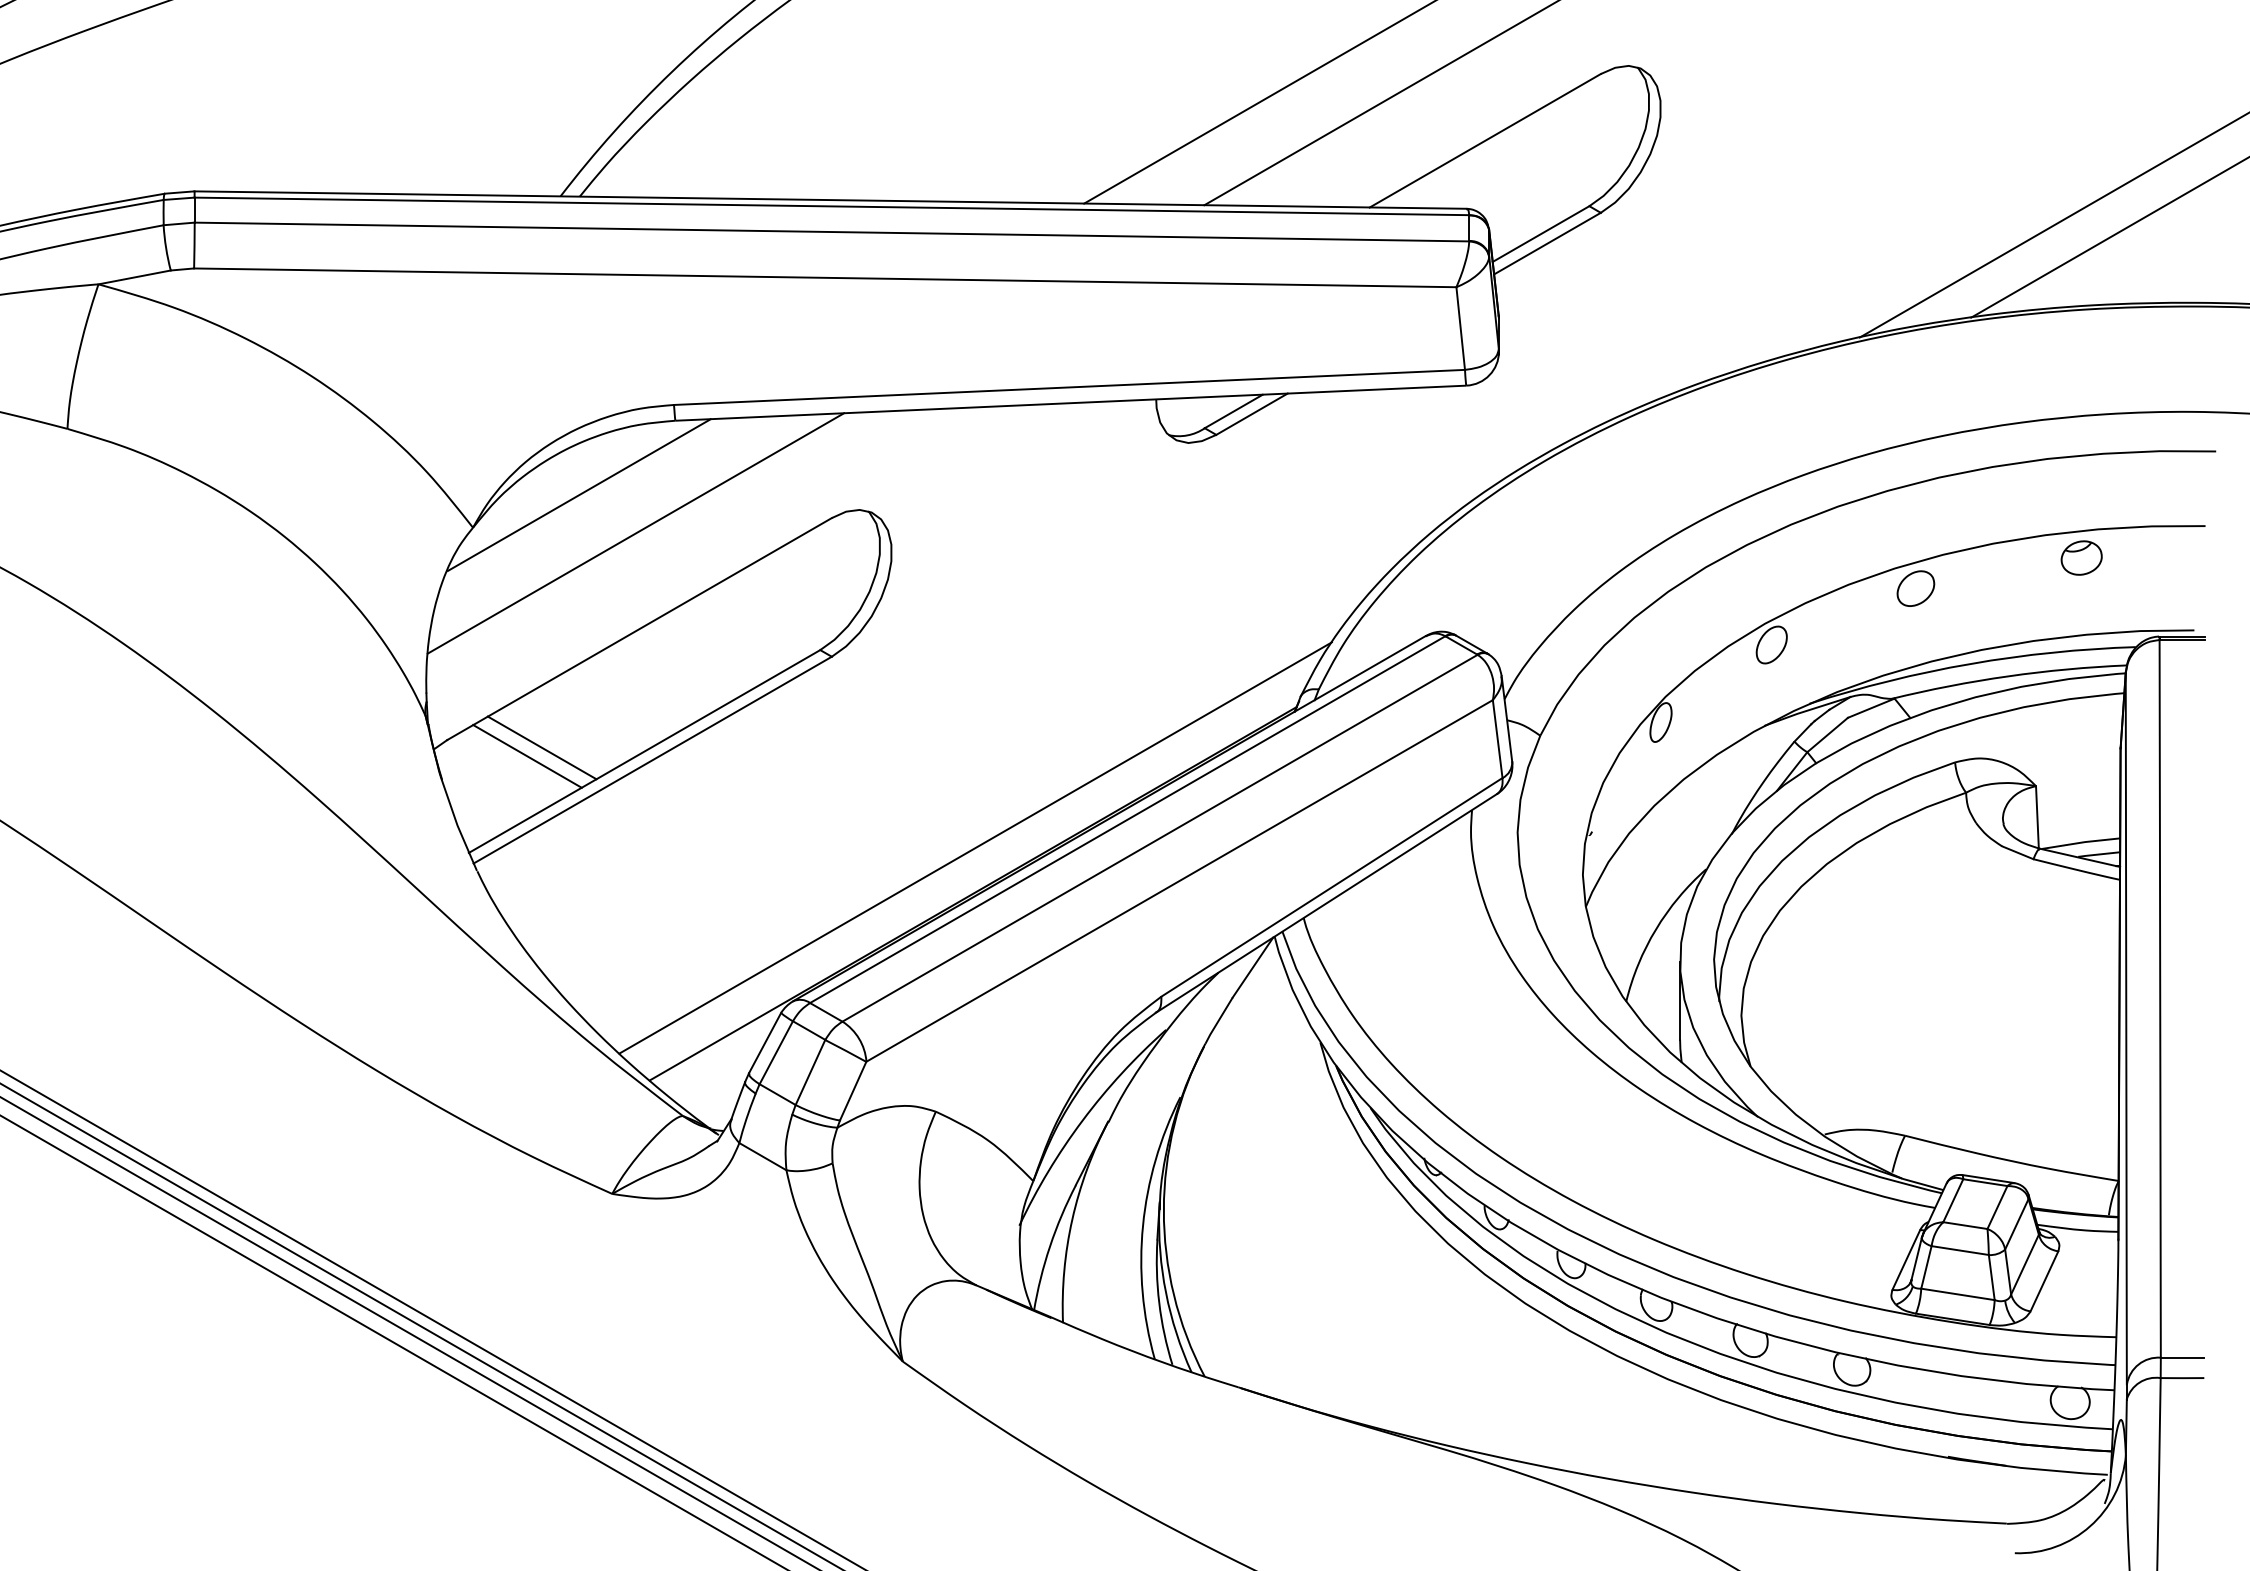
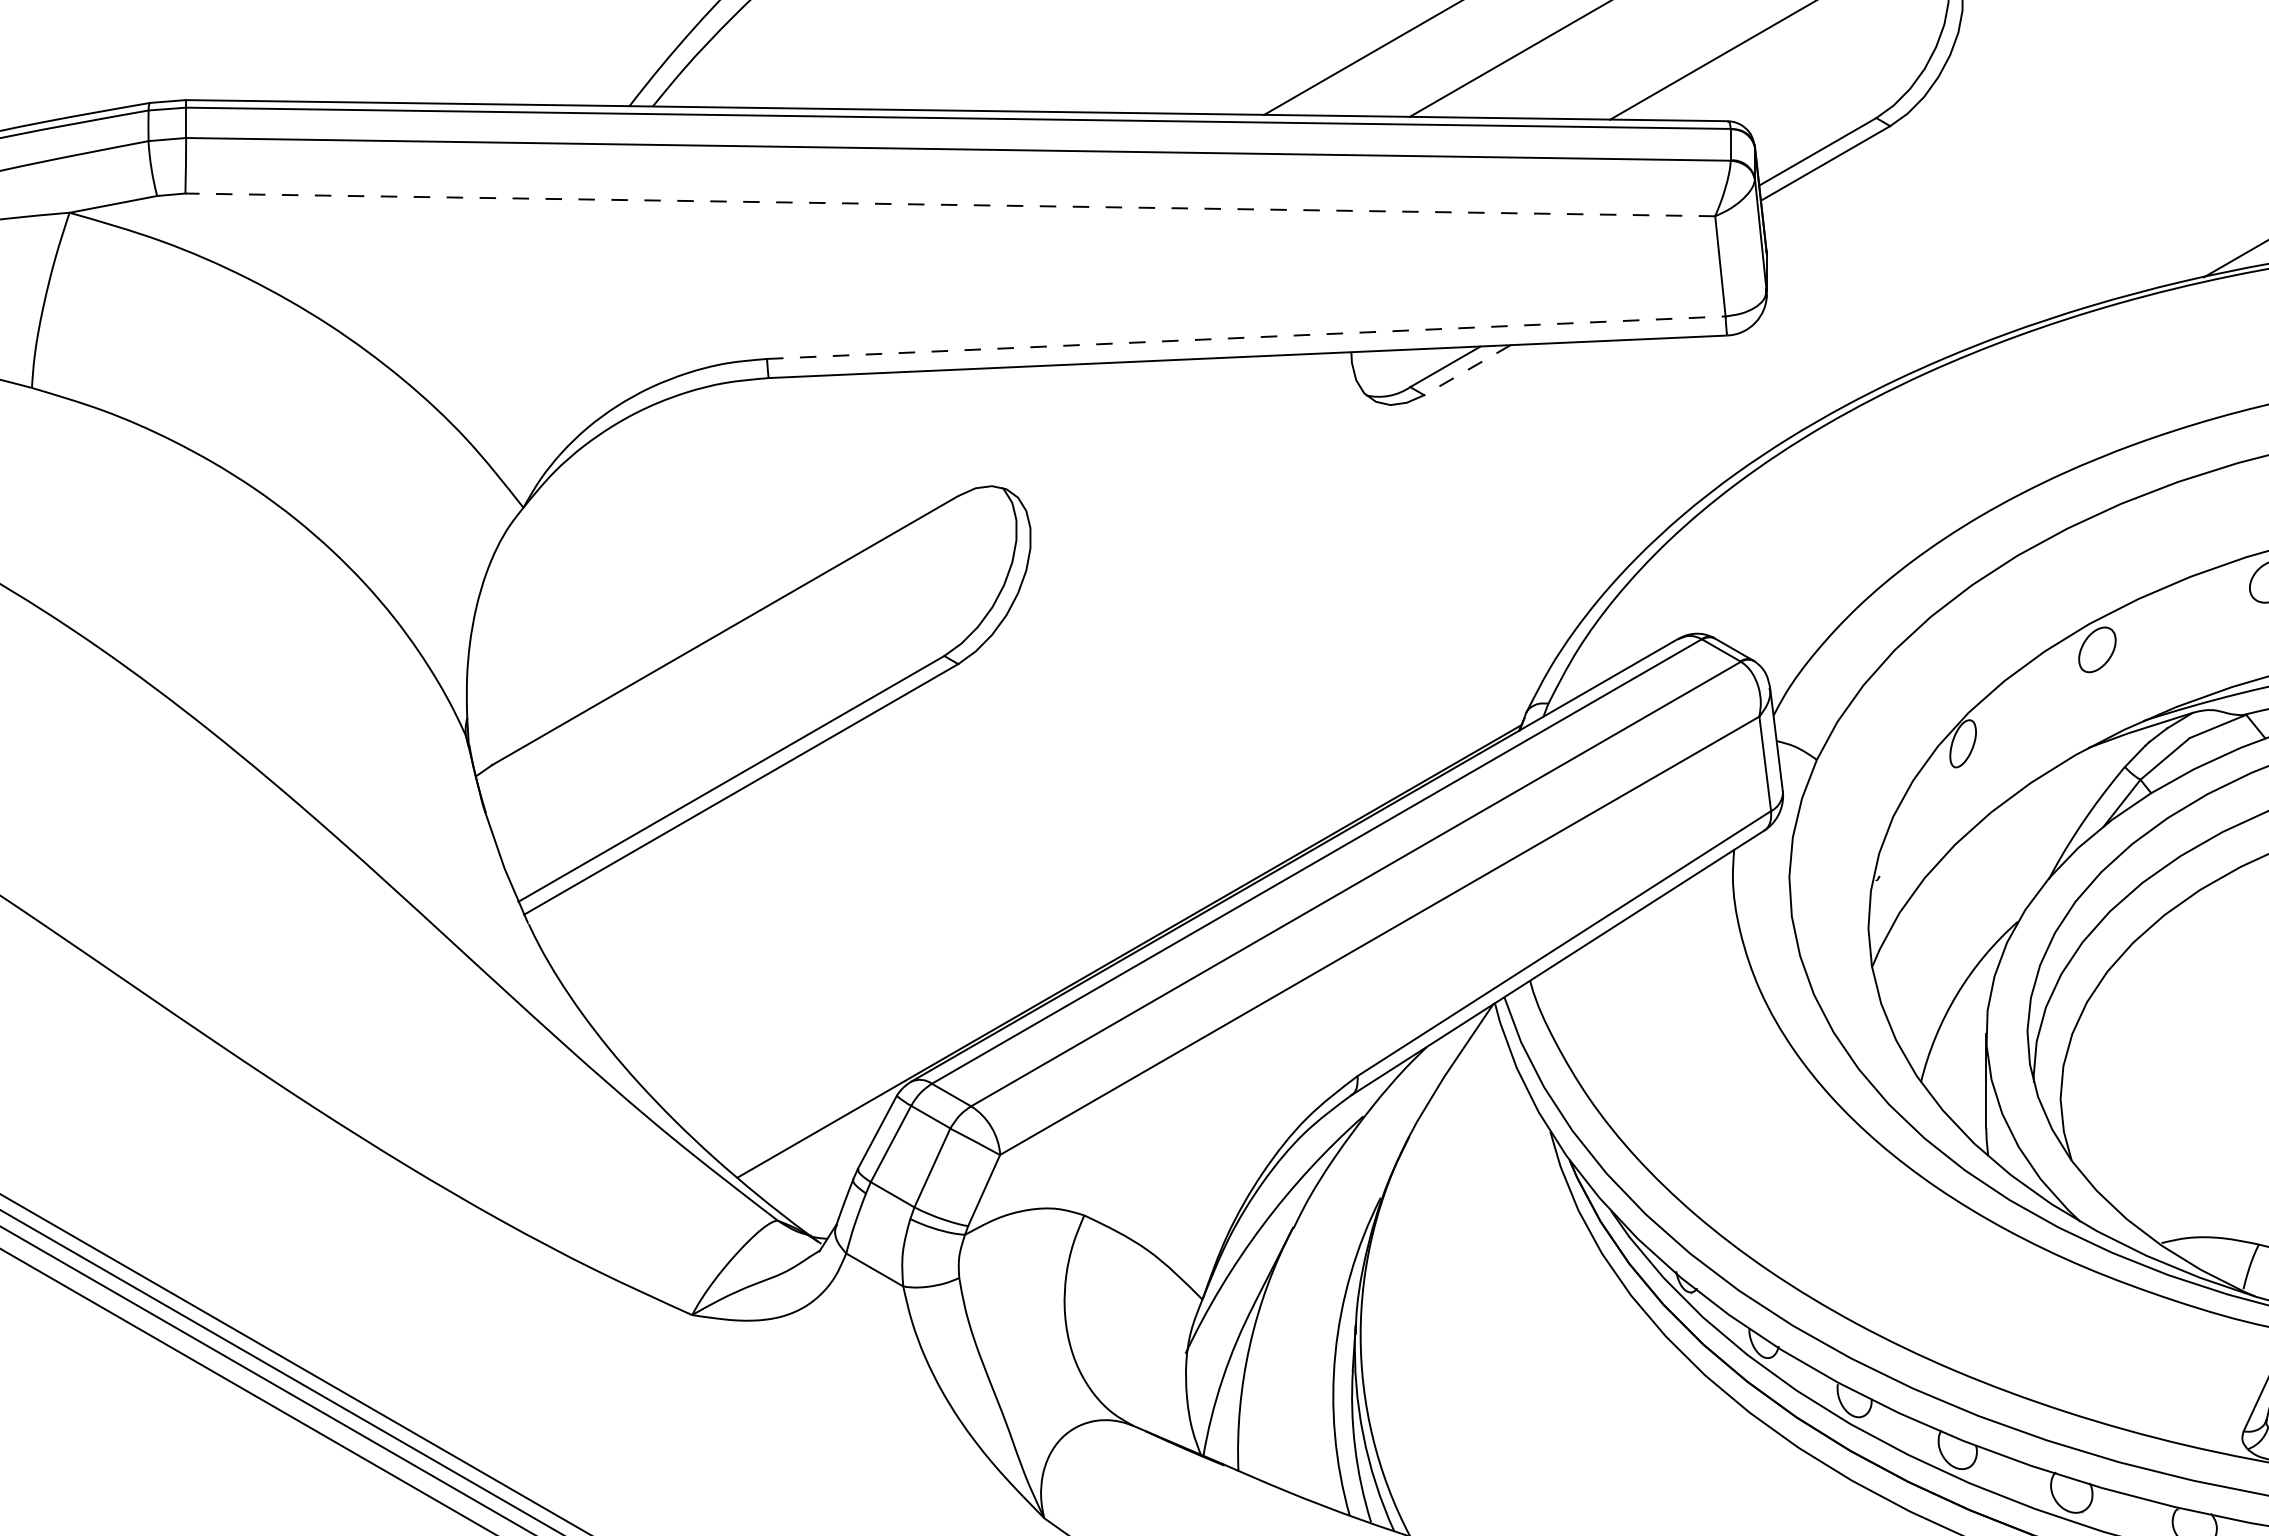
line: (824, 277) -> (949, 204), solid -> dashed
line: (1069, 387) -> (1246, 337), solid -> dashed
line: (1251, 414) -> (1466, 370), solid -> dashed
line: (578, 494) -> (651, 467), removed
line: (635, 533) -> (720, 514), removed
line: (541, 747) -> (606, 774), removed
line: (527, 756) -> (589, 784), removed
line: (975, 847) -> (1132, 895), removed

